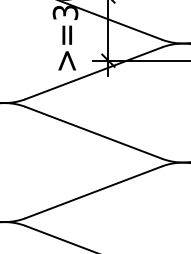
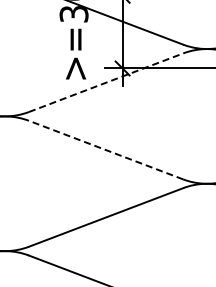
line: (94, 73) -> (106, 82), solid -> dashed
line: (94, 133) -> (106, 150), solid -> dashed

